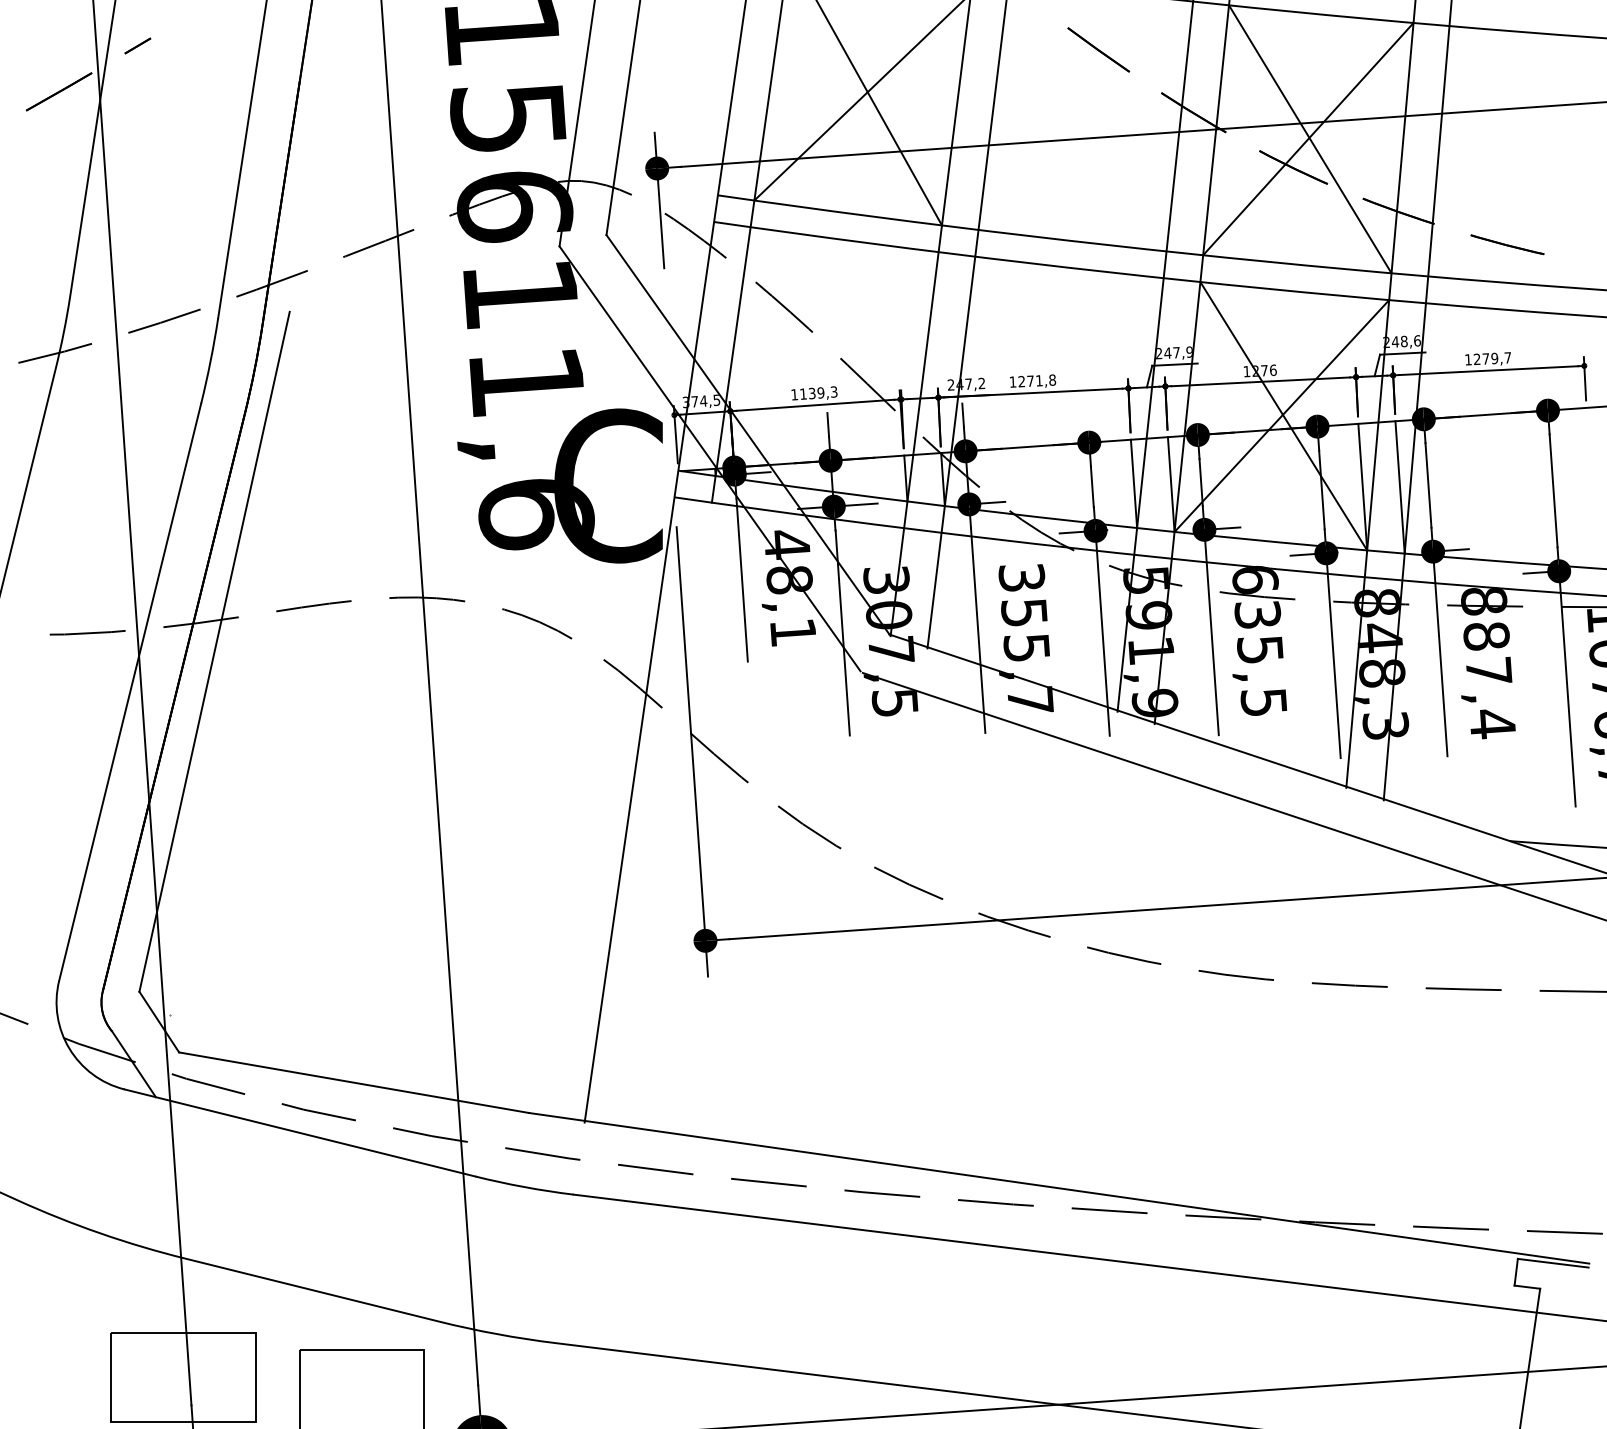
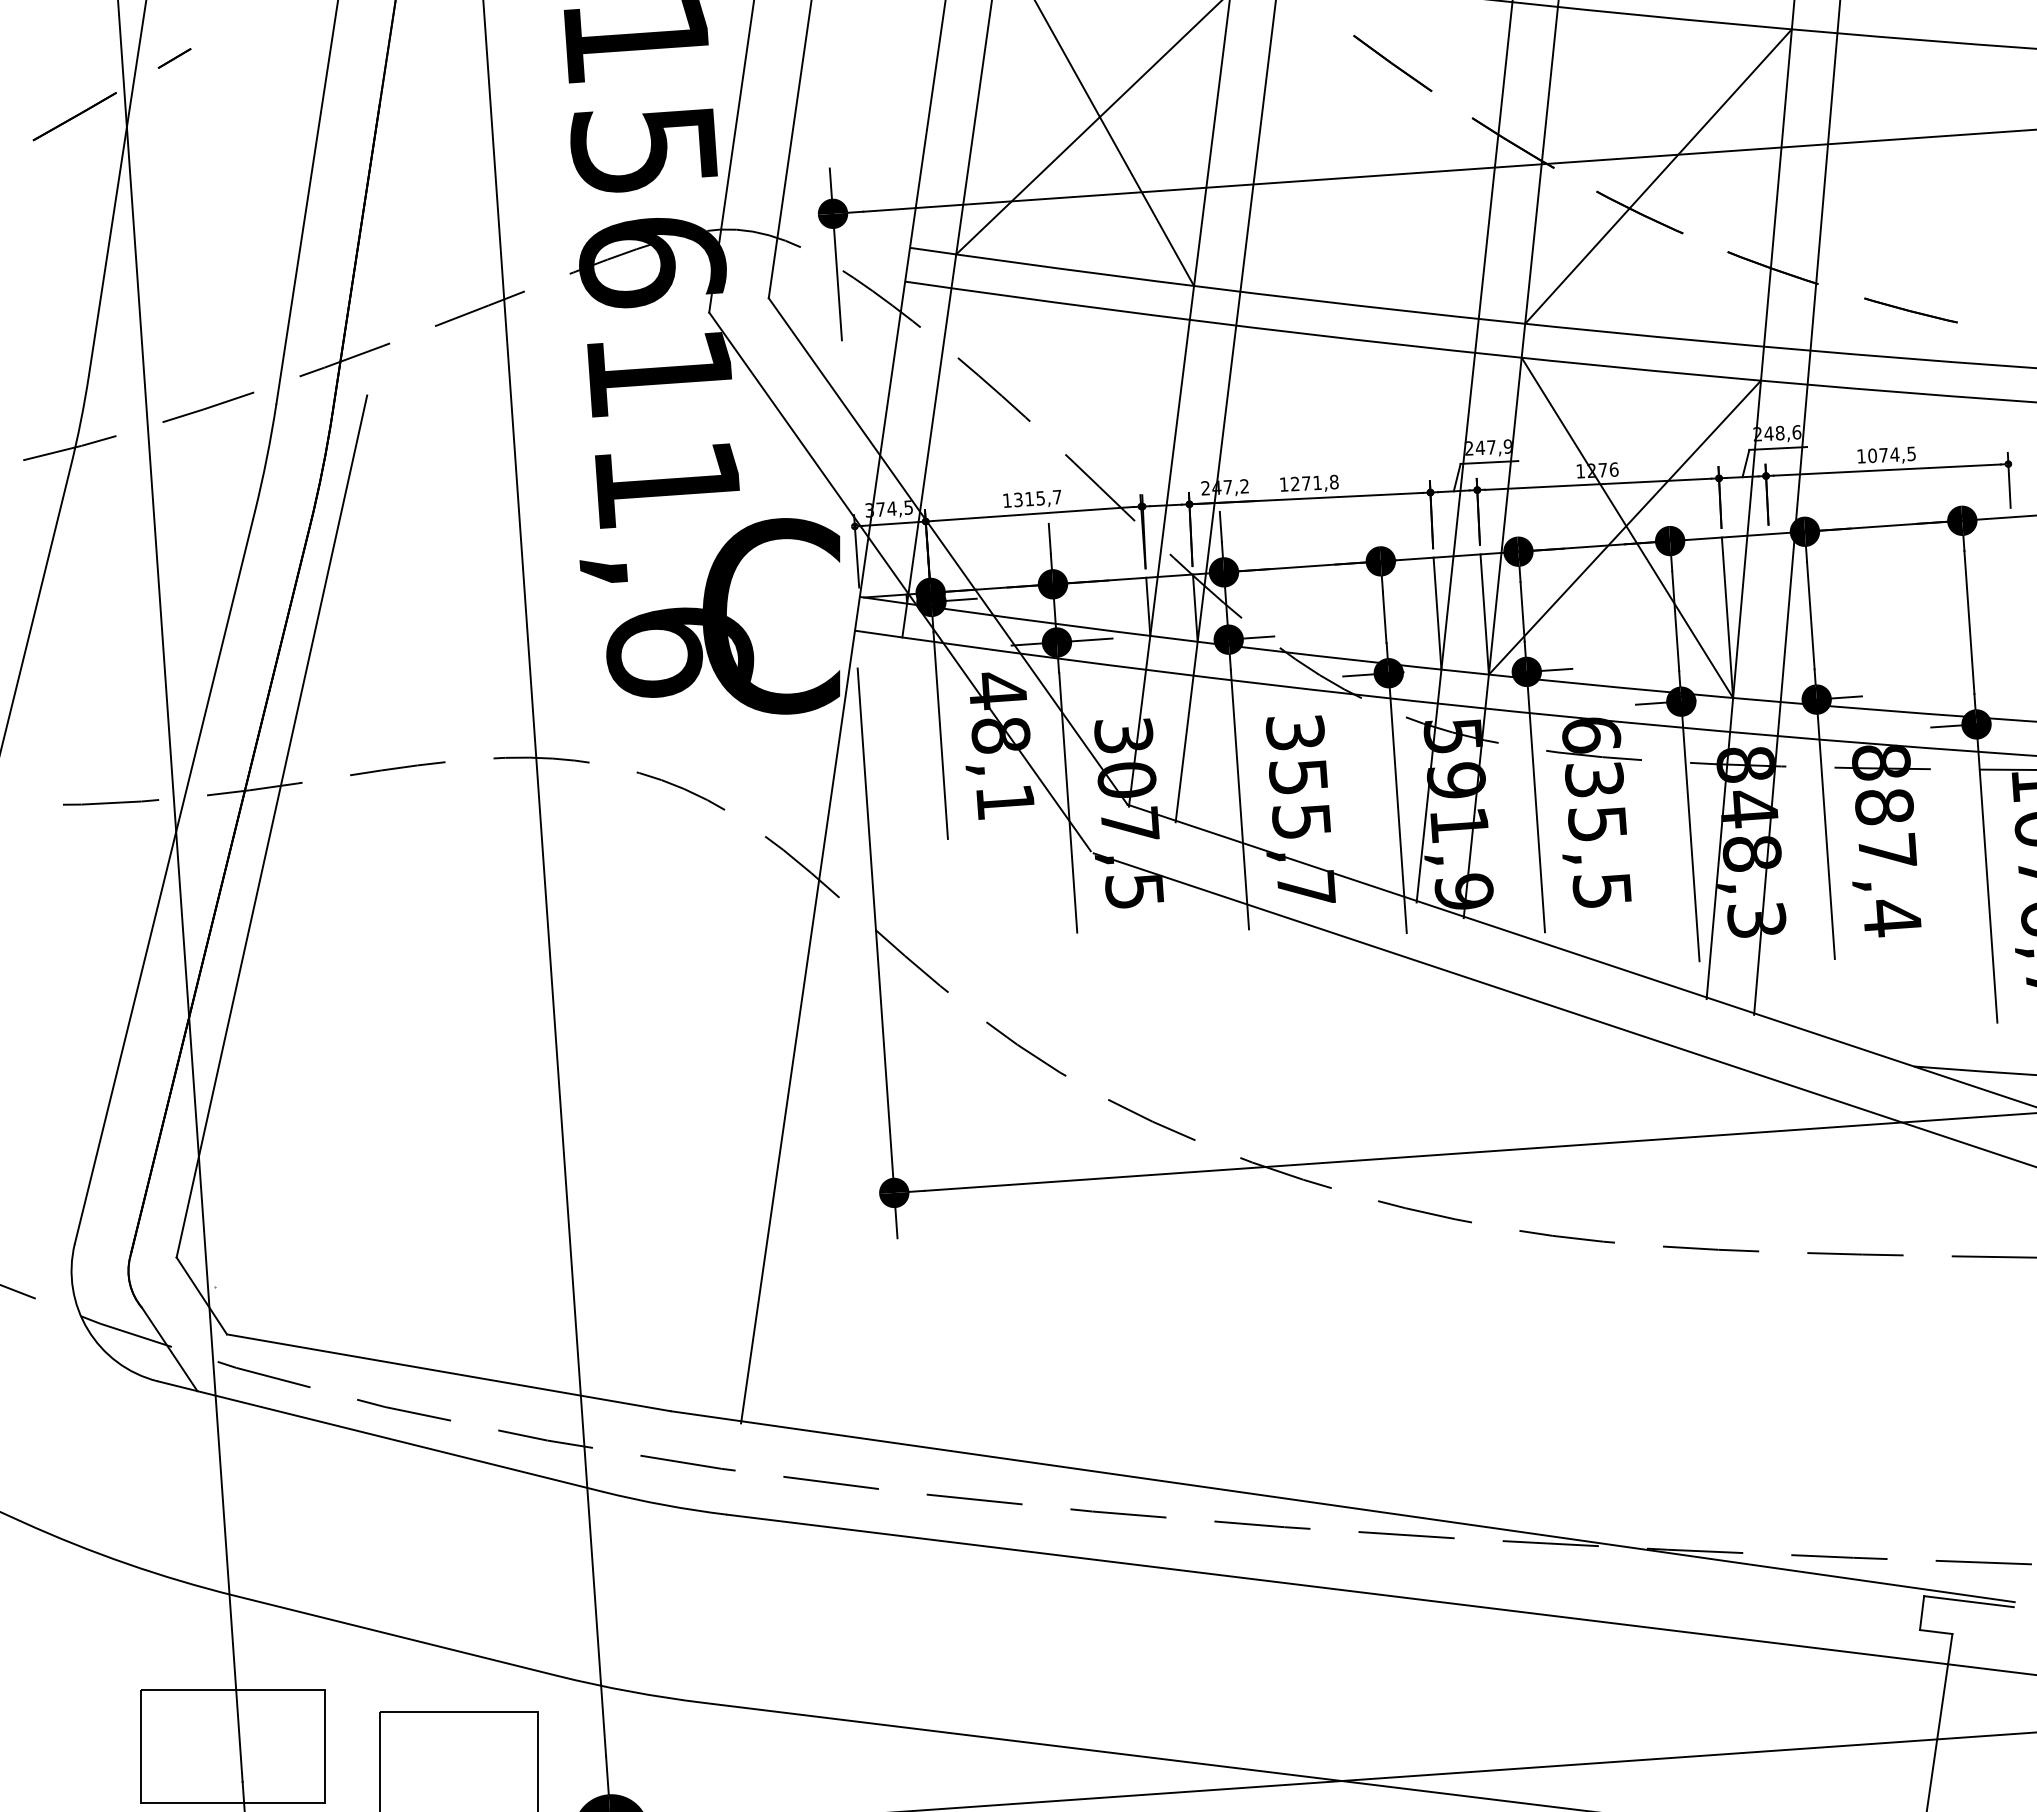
line: (1309, 139) -> (1660, 176), removed
text: (1492, 358) -> (1891, 454), 1279,7 -> 1074,5
text: (818, 393) -> (1037, 498), 1139,3 -> 1315,7
line: (1399, 487) -> (1774, 618), removed

